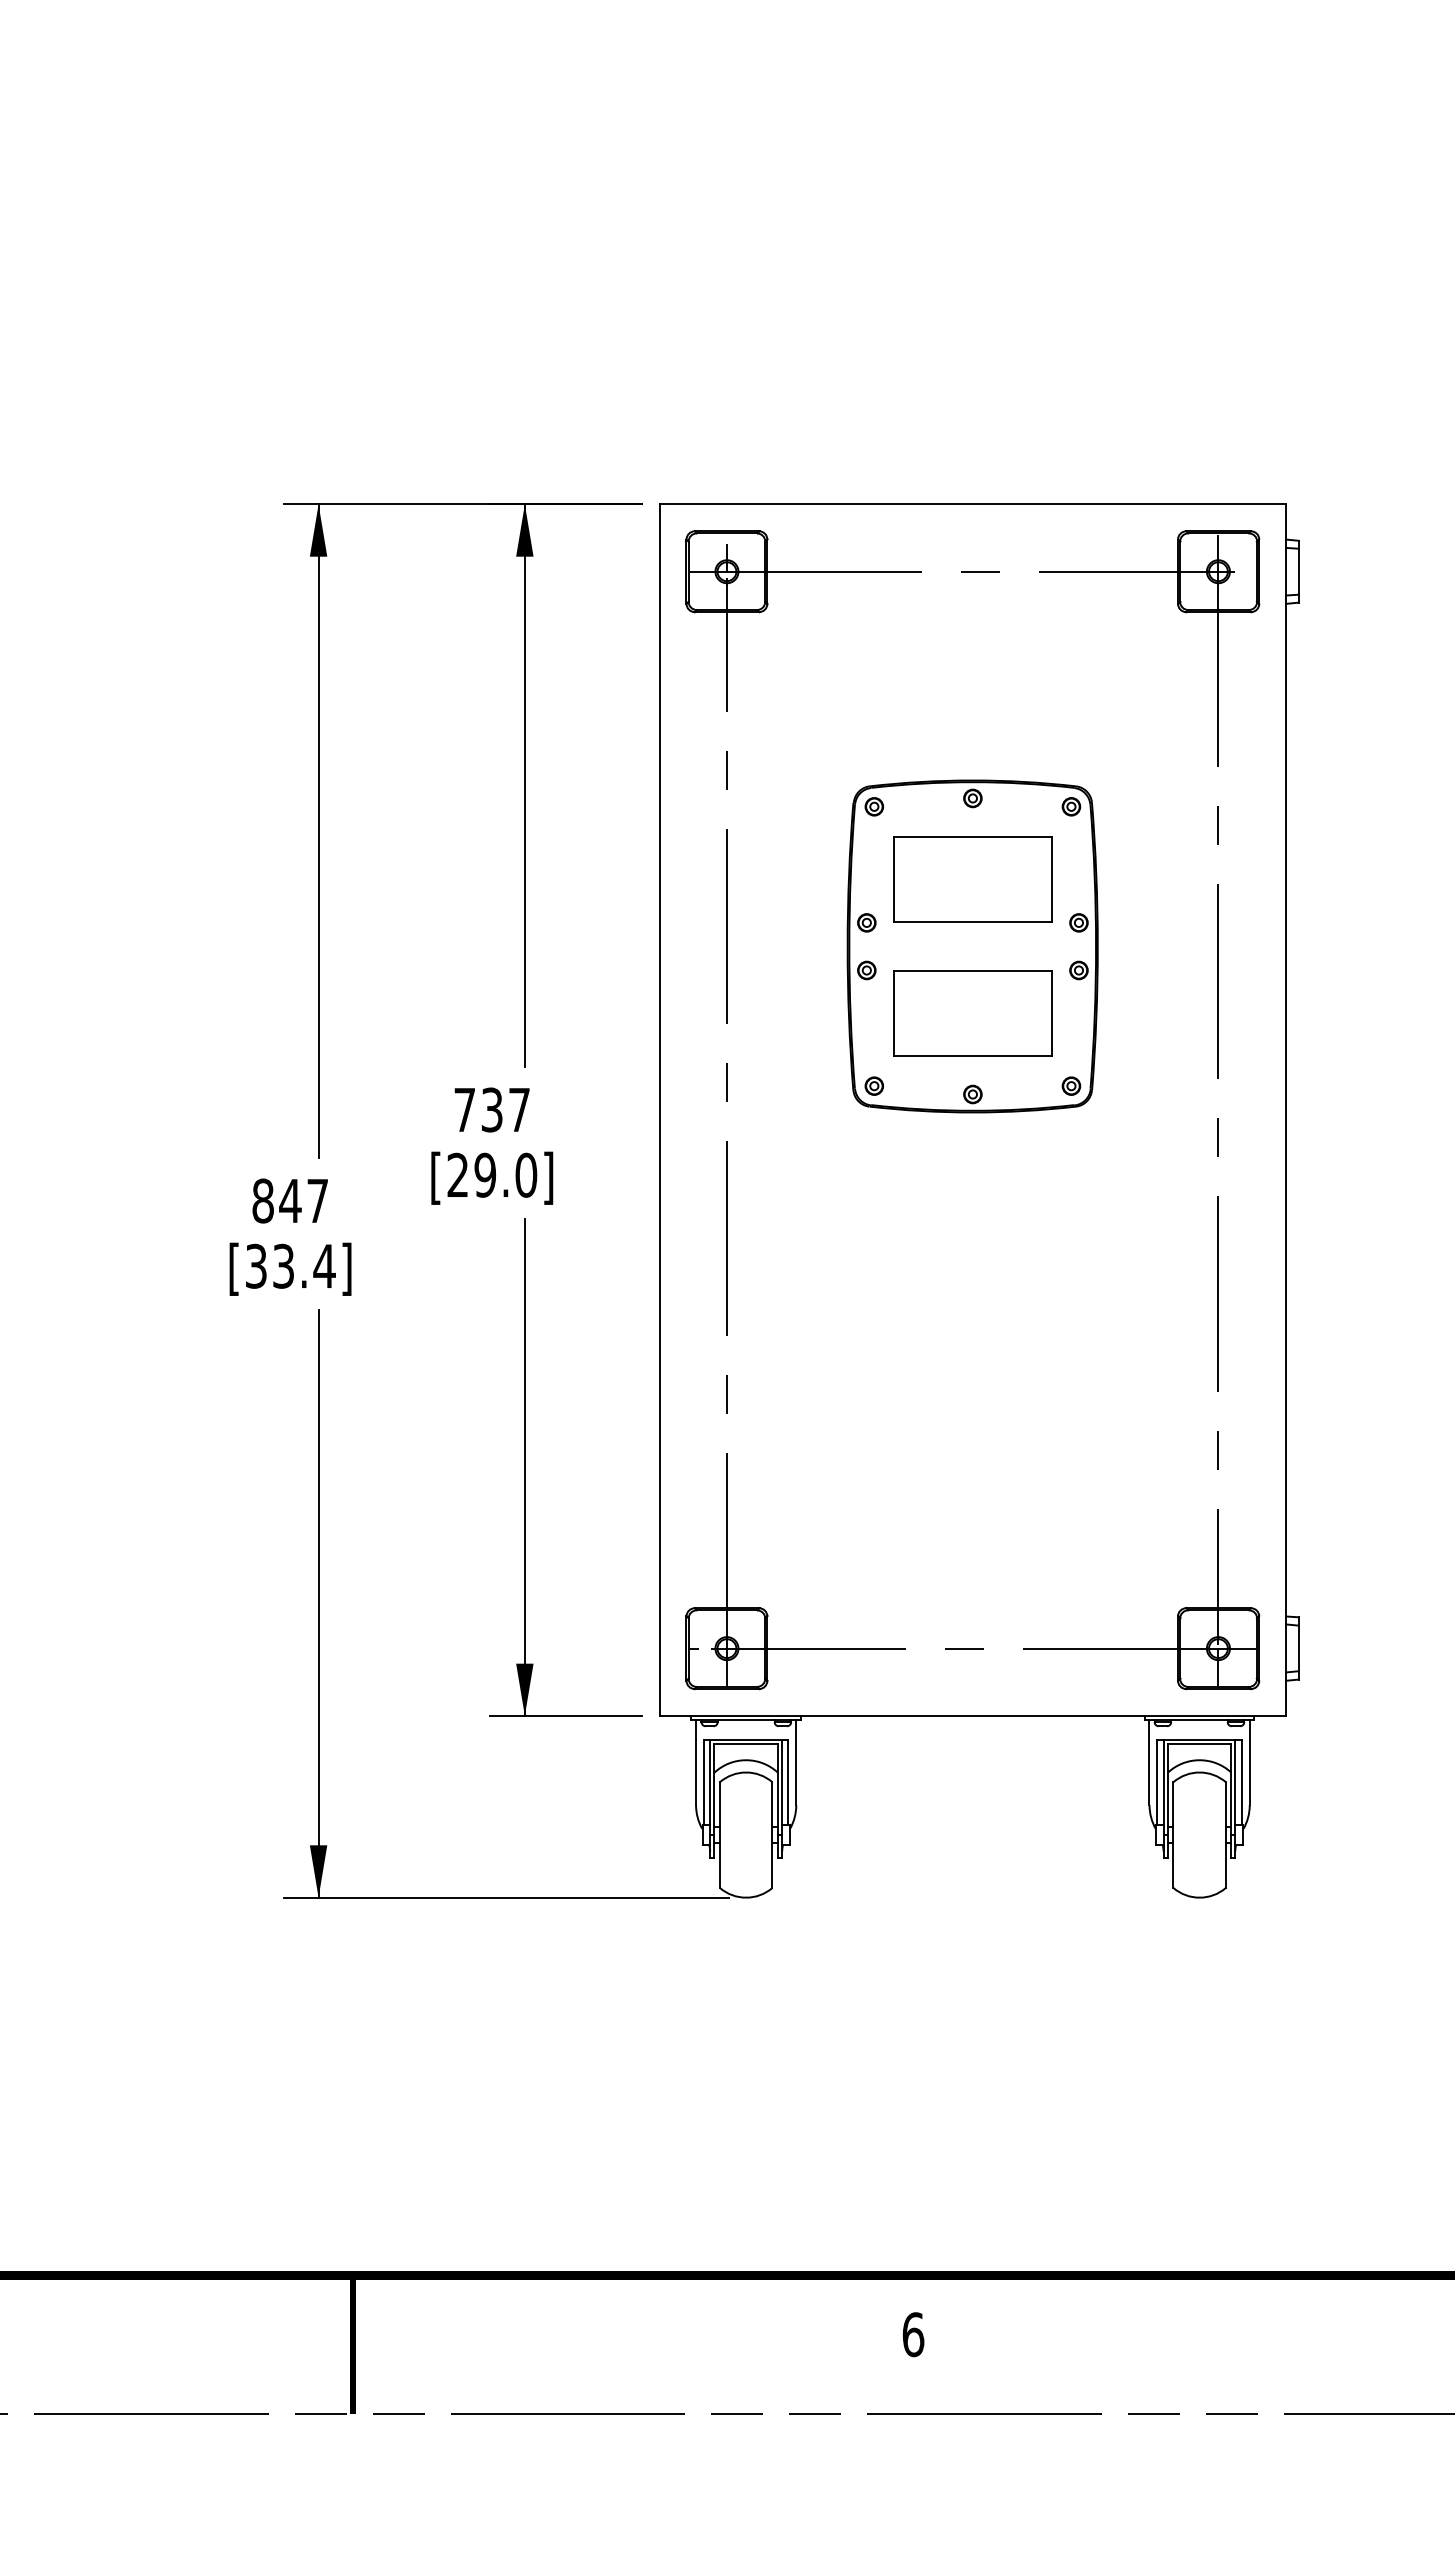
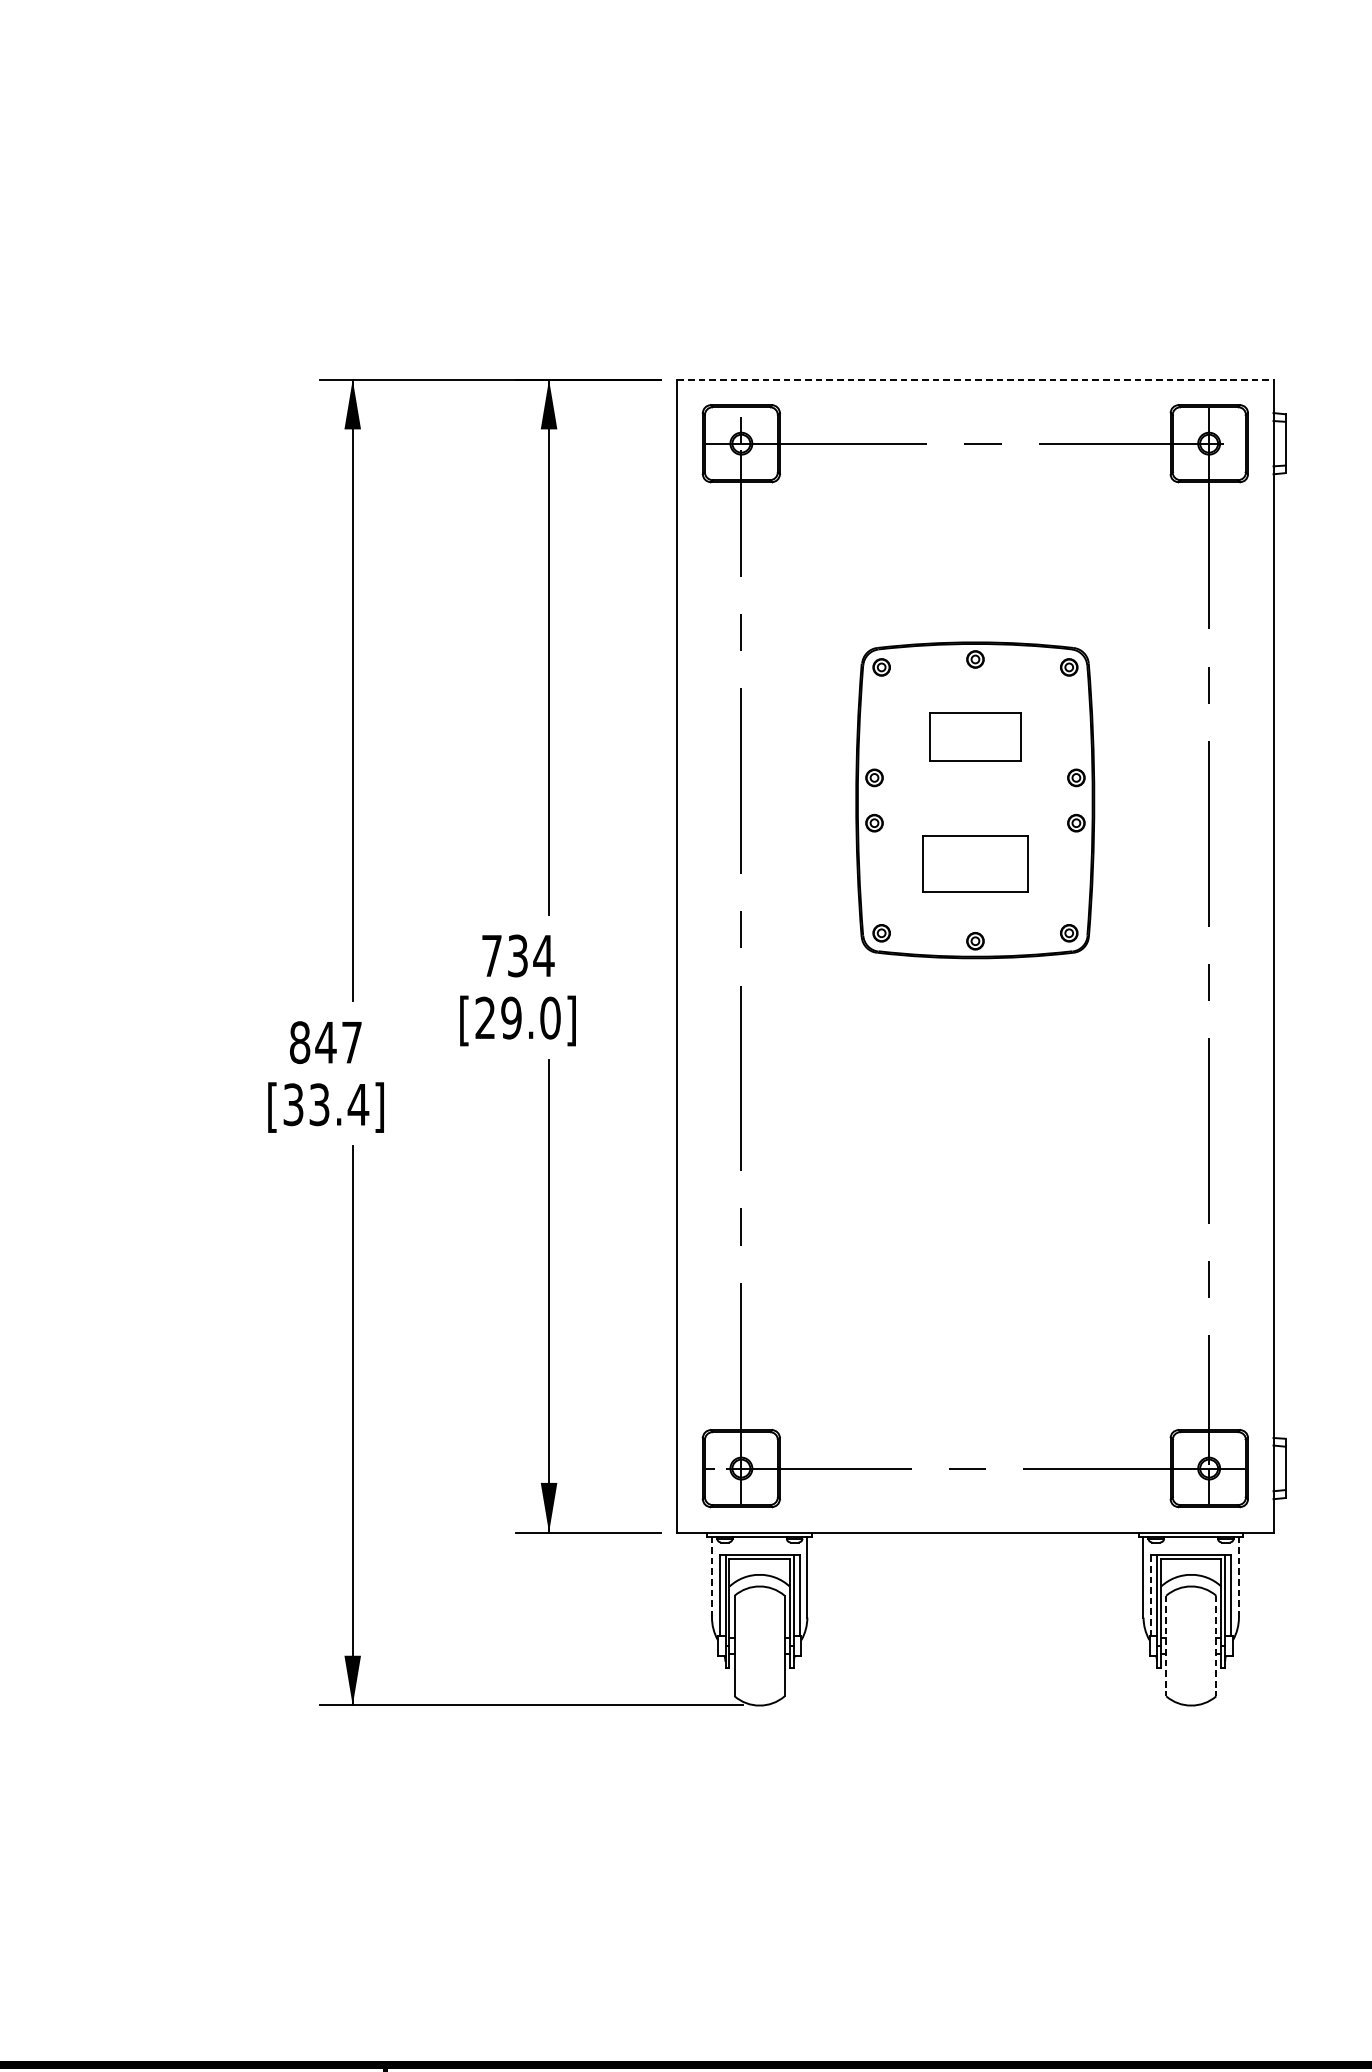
line: (973, 504) -> (976, 379), solid -> dashed
part: (972, 879) -> (975, 736), size x0.6
part: (972, 1013) -> (975, 864), size x0.7
text: (519, 1109) -> (543, 955), 737 -> 734
line: (696, 1762) -> (712, 1576), solid -> dashed
line: (1249, 1762) -> (1238, 1576), solid -> dashed
line: (1157, 1782) -> (1151, 1595), solid -> dashed
line: (1173, 1835) -> (1166, 1646), solid -> dashed
line: (1225, 1835) -> (1215, 1646), solid -> dashed

